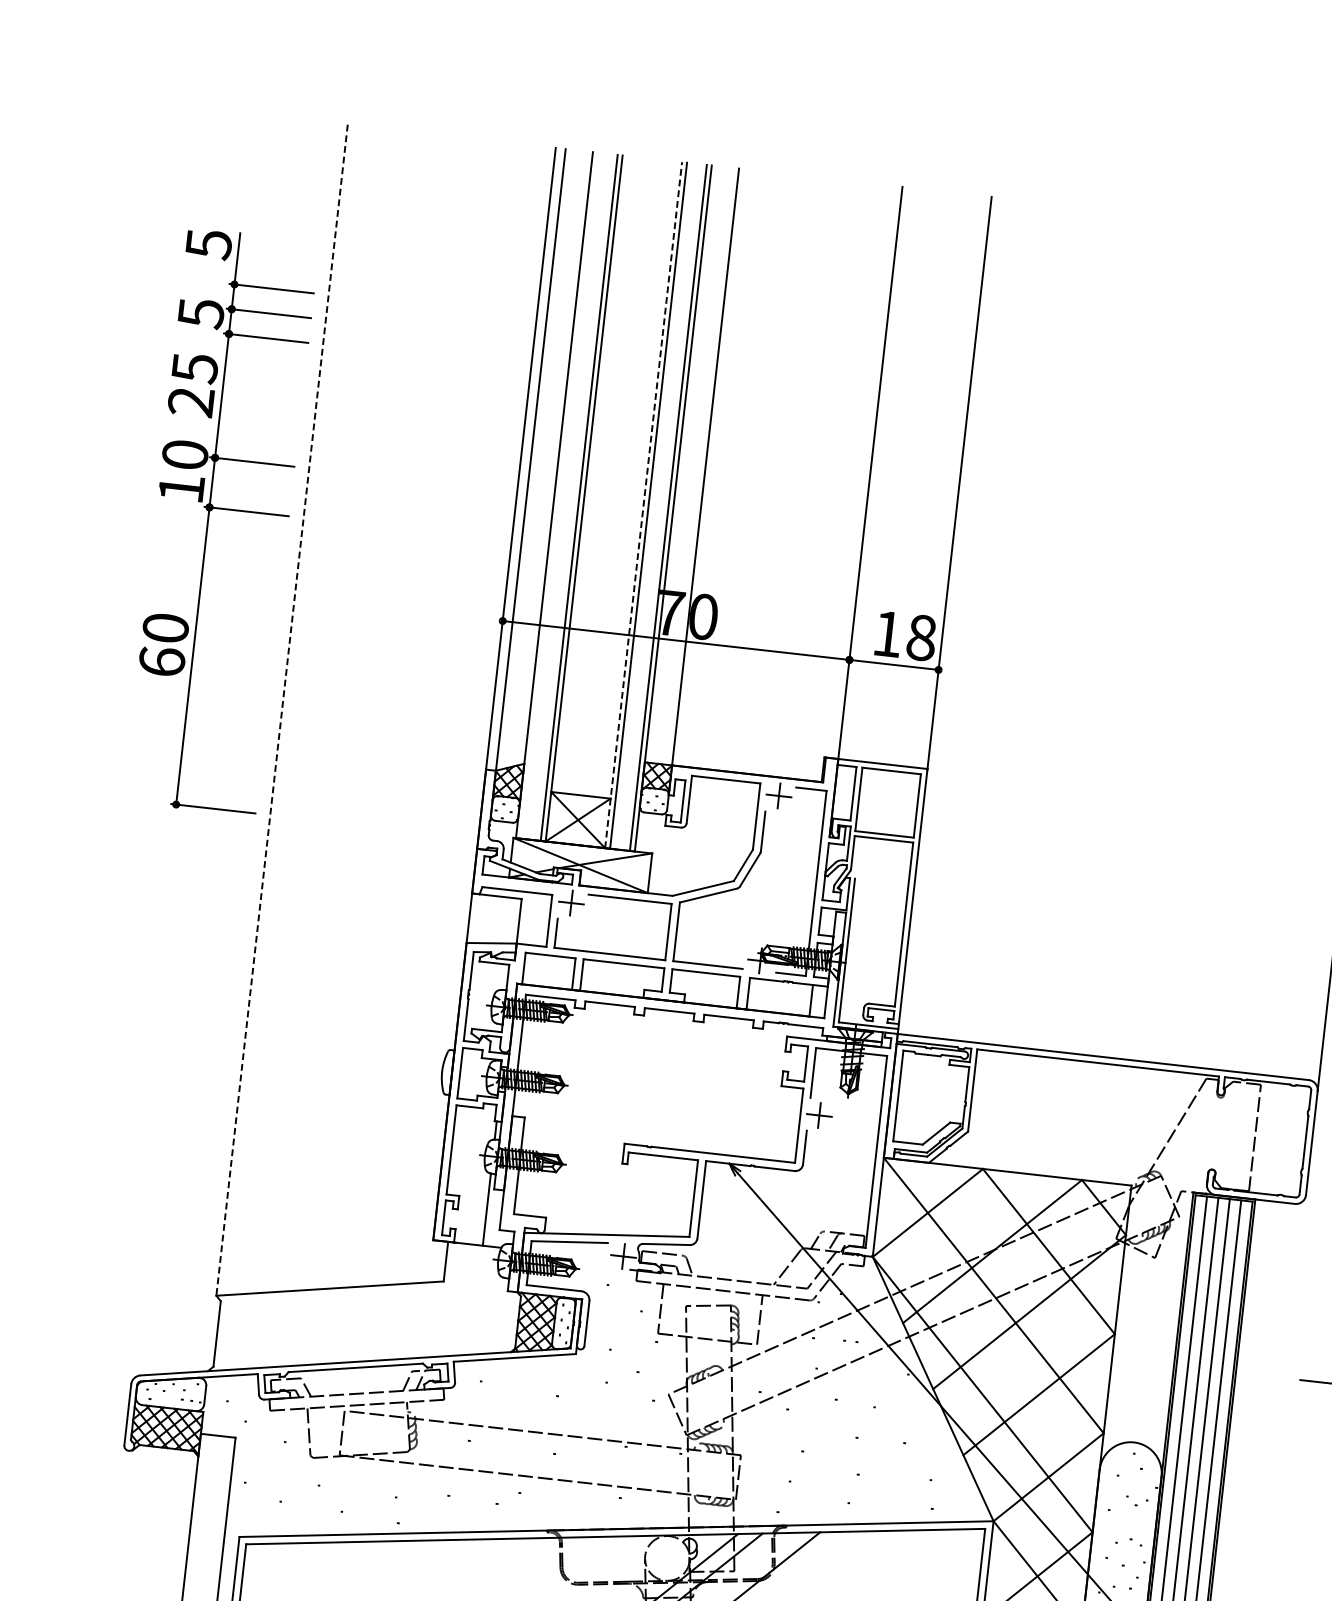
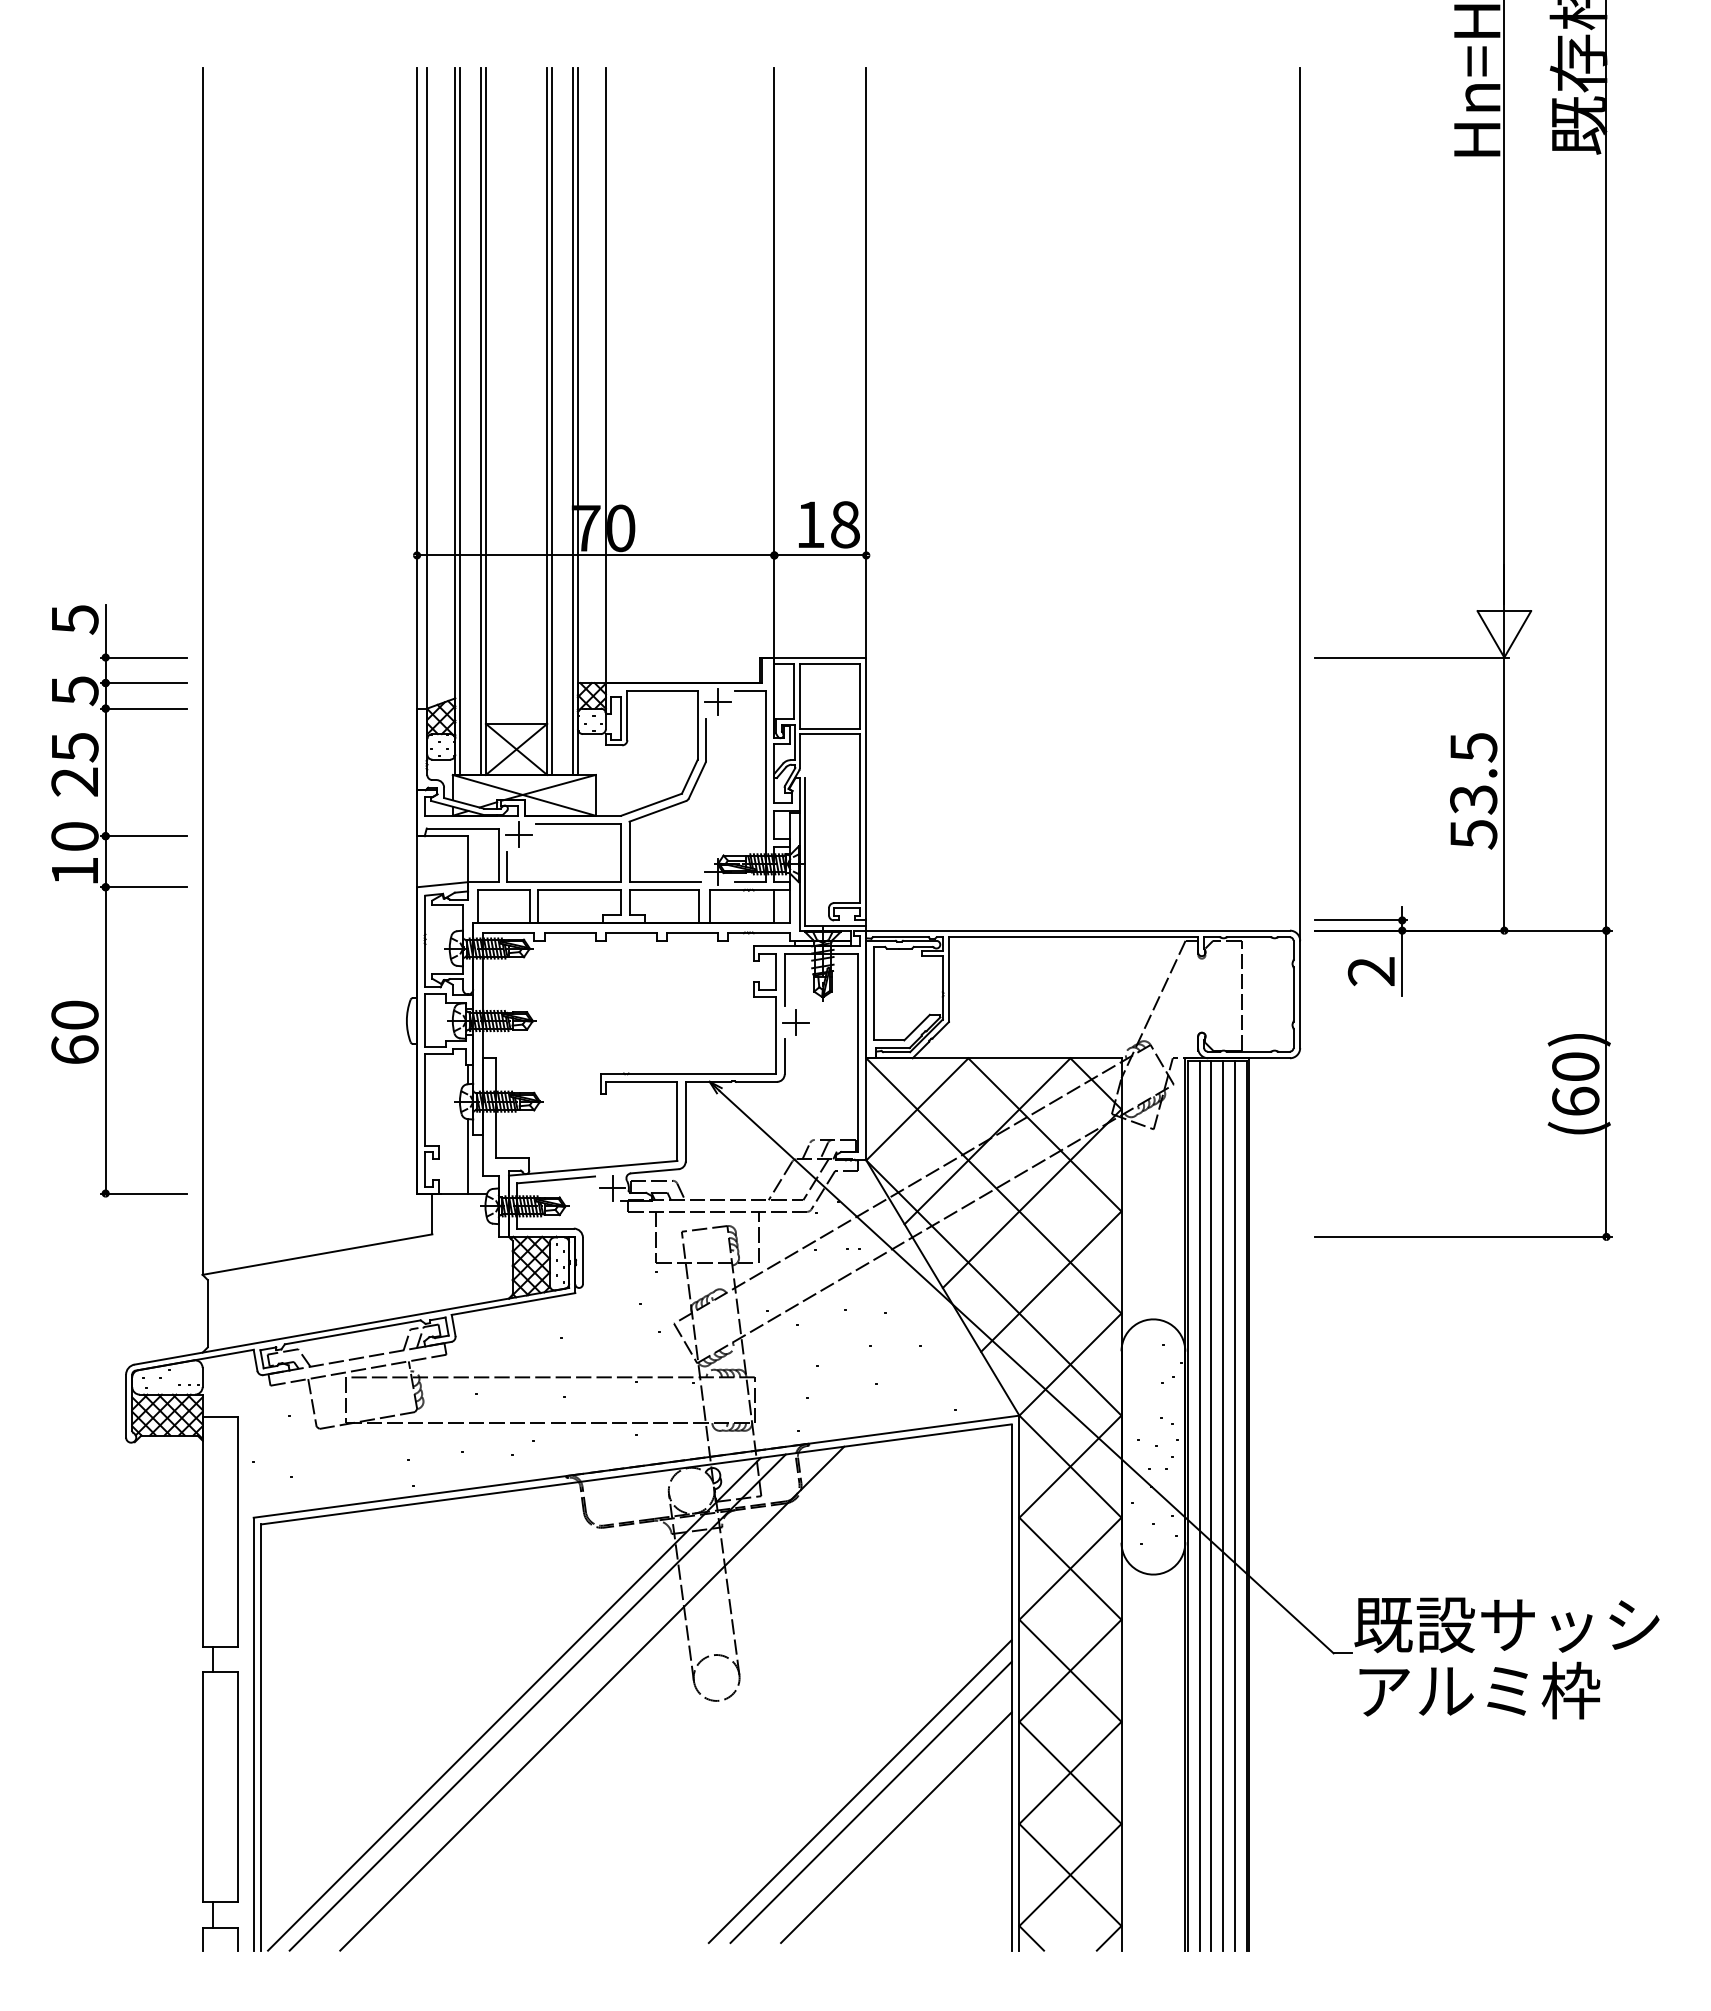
line: (559, 494) -> (460, 420), added
line: (643, 504) -> (547, 420), dashed -> solid
part: (222, 509) -> (119, 887), moved
line: (281, 710) -> (202, 671), dashed -> solid

